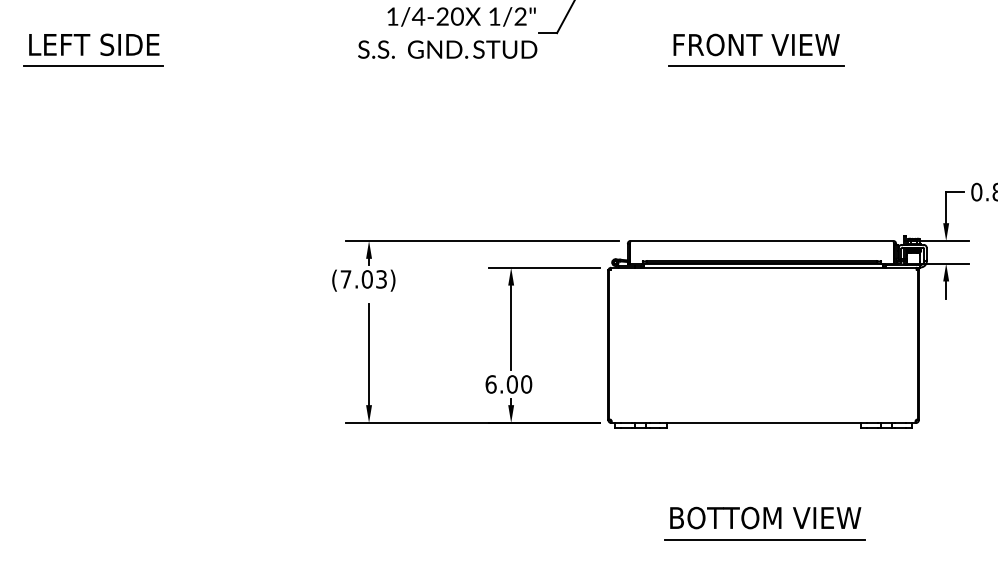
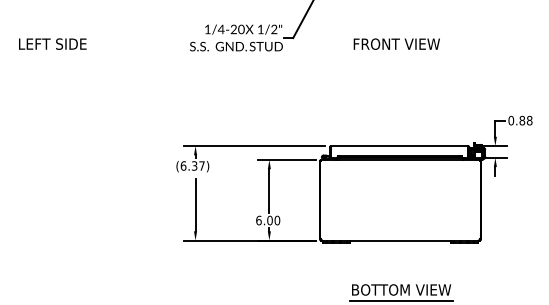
line: (93, 66) -> (52, 55), removed
line: (755, 66) -> (396, 55), removed
text: (363, 278) -> (192, 165), 7.03 -> 6.37

